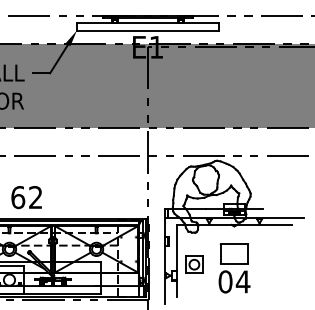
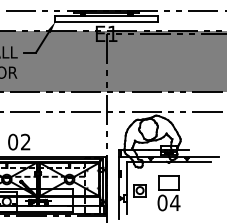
text: (18, 197) -> (13, 142), 62 -> 02

